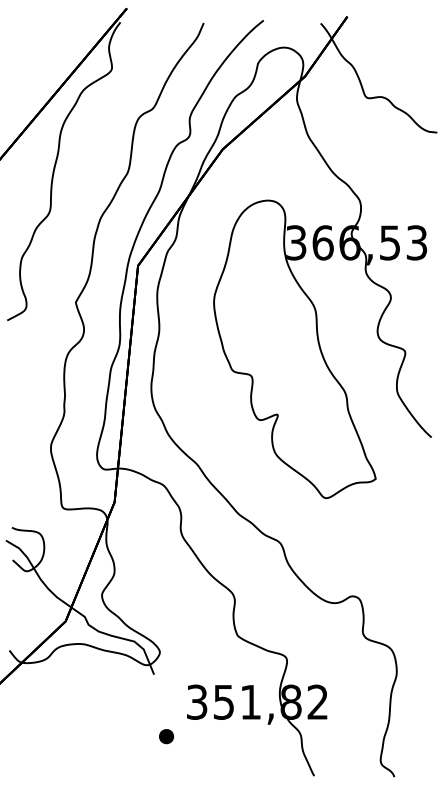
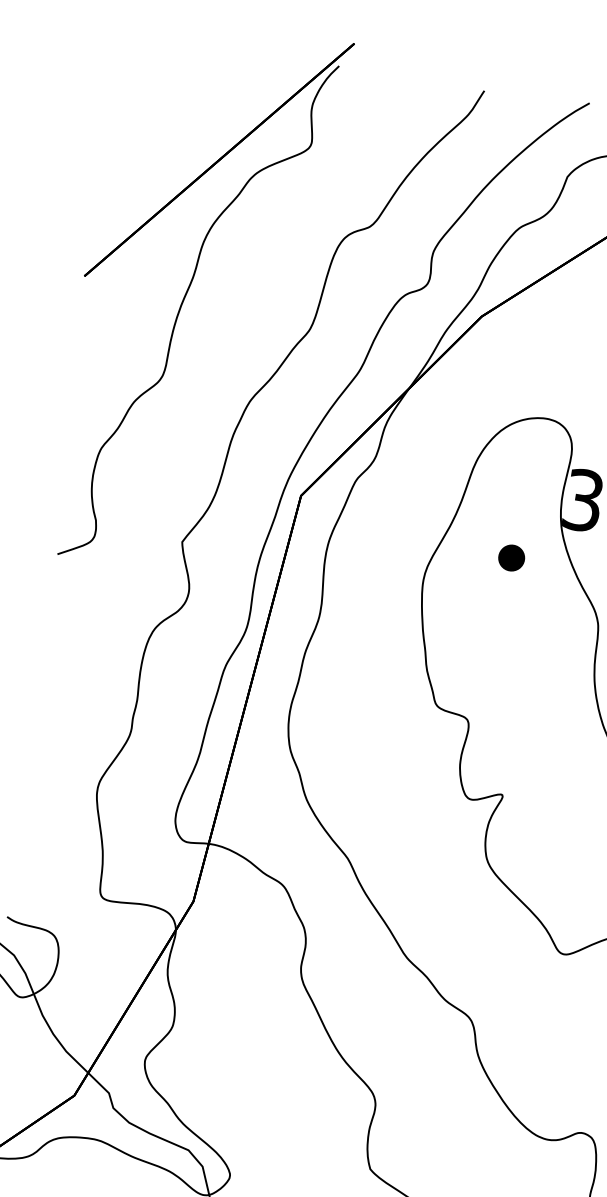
part: (260, 281) -> (510, 557), added

